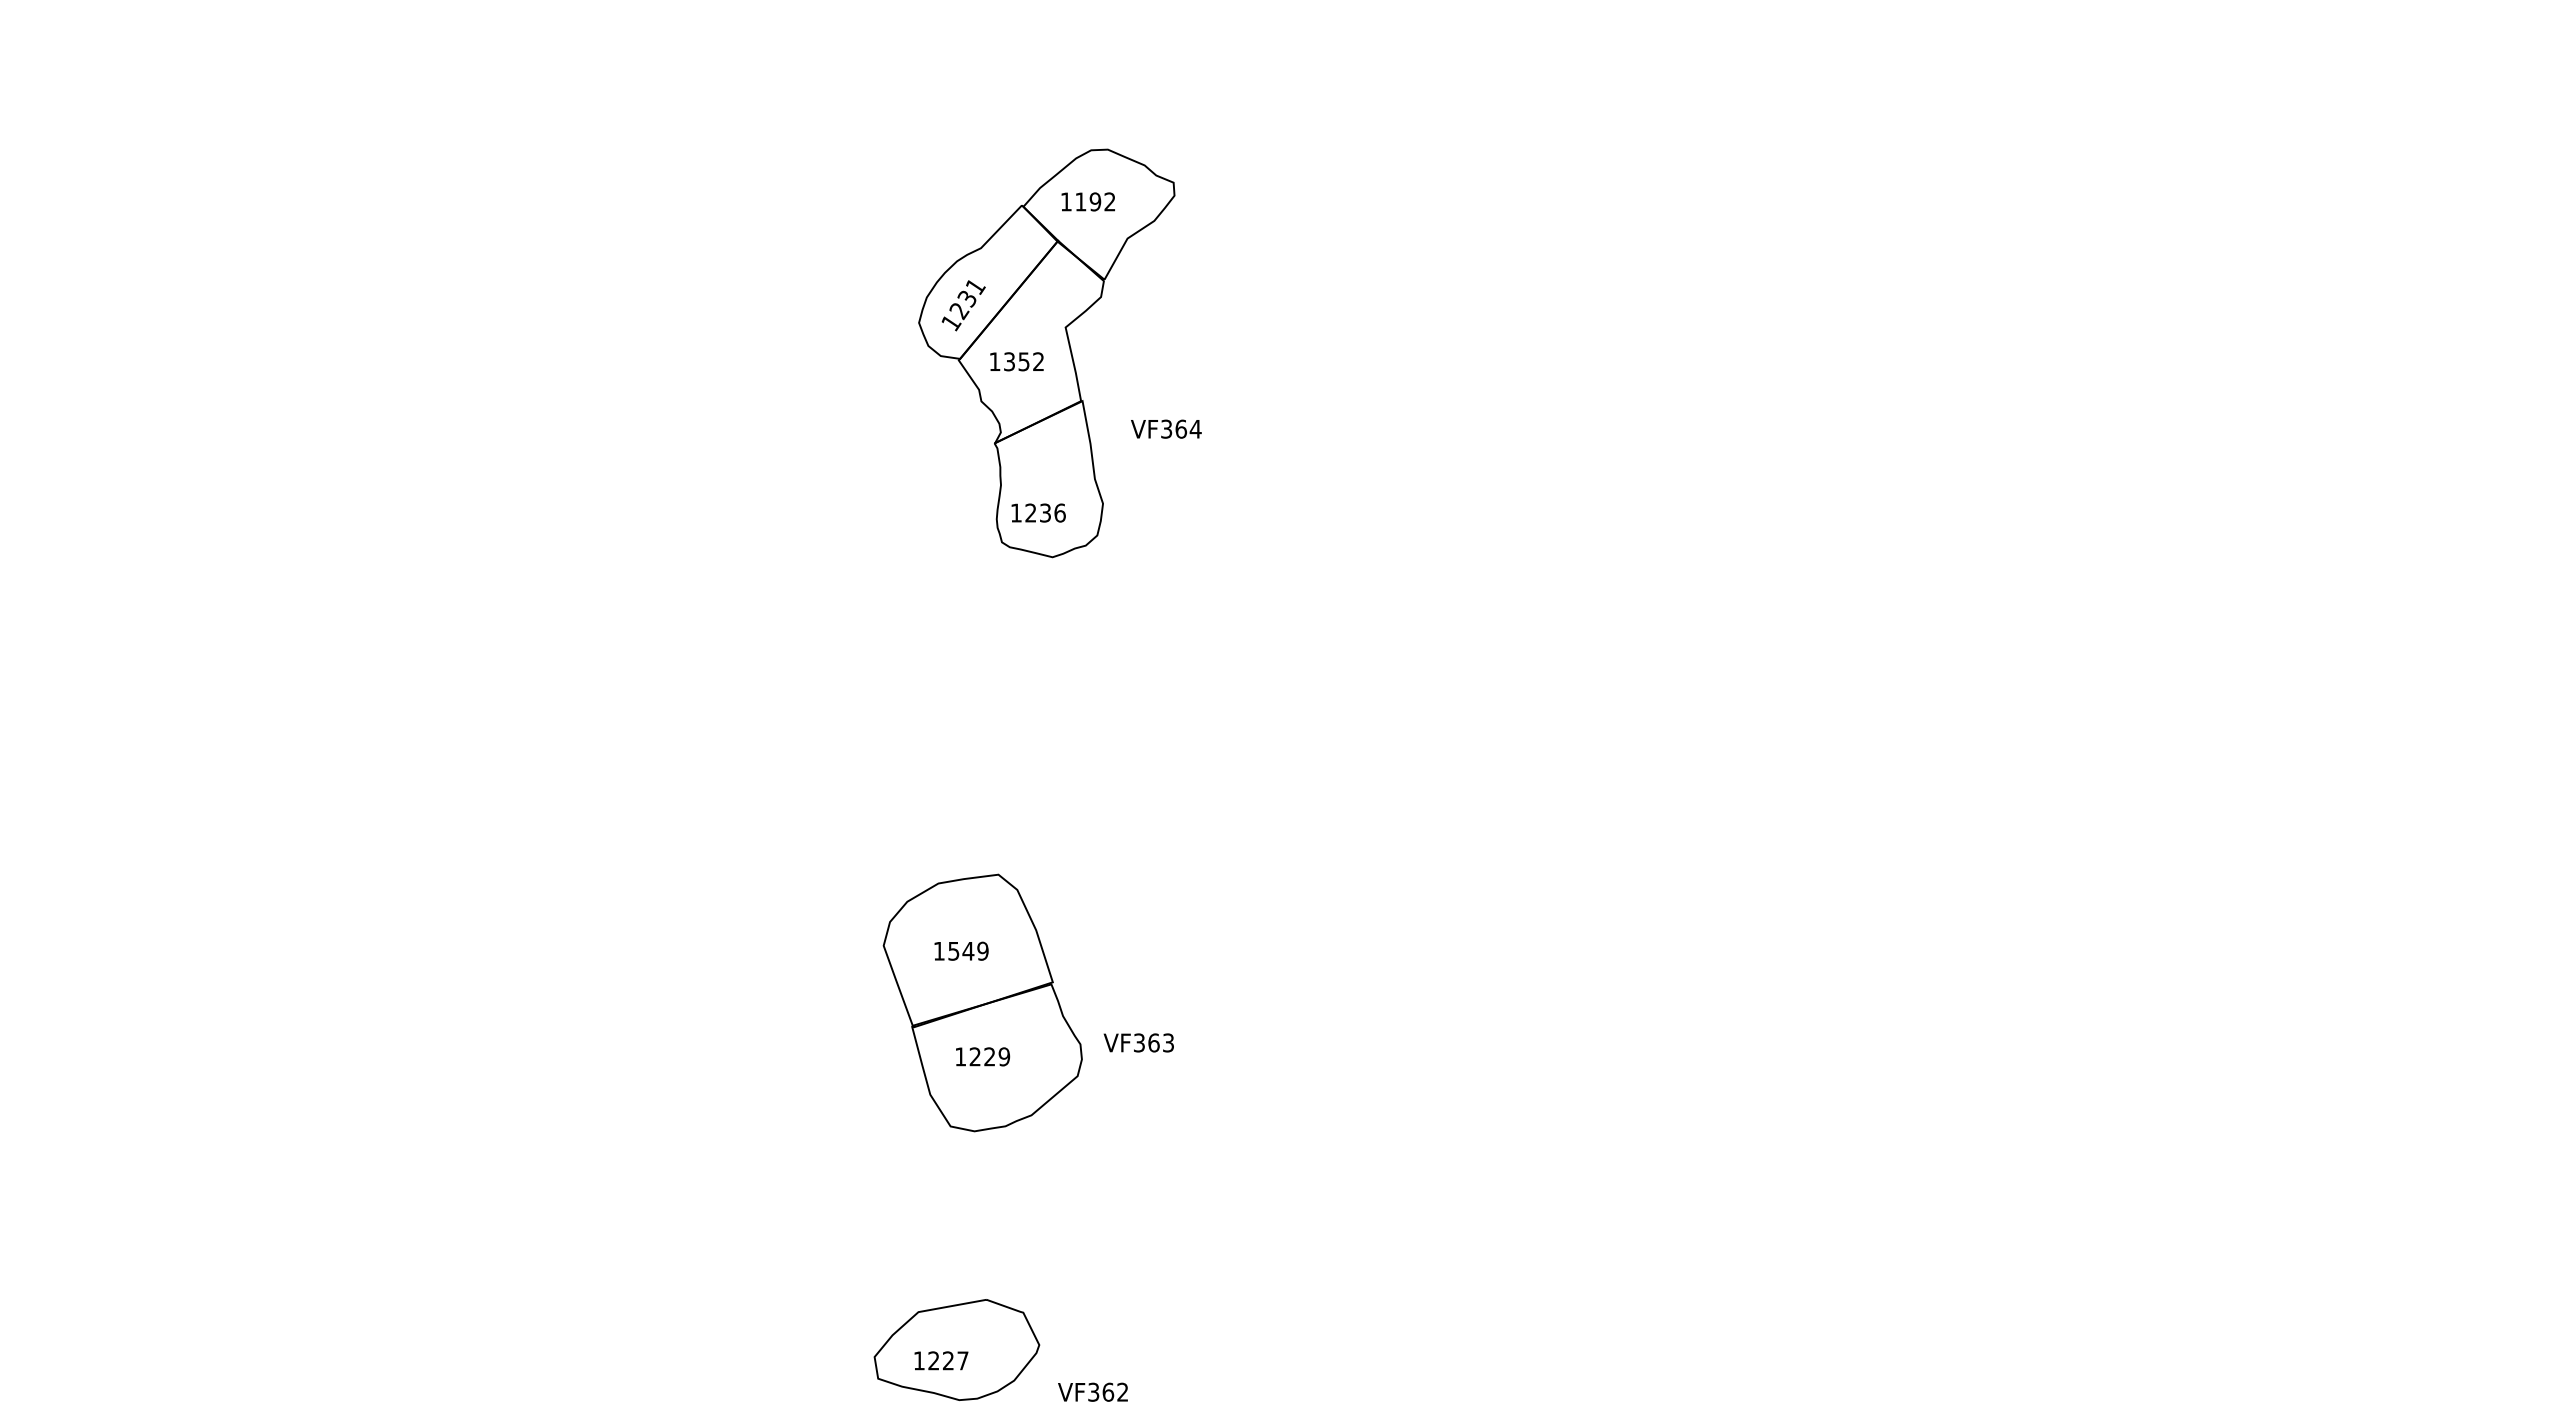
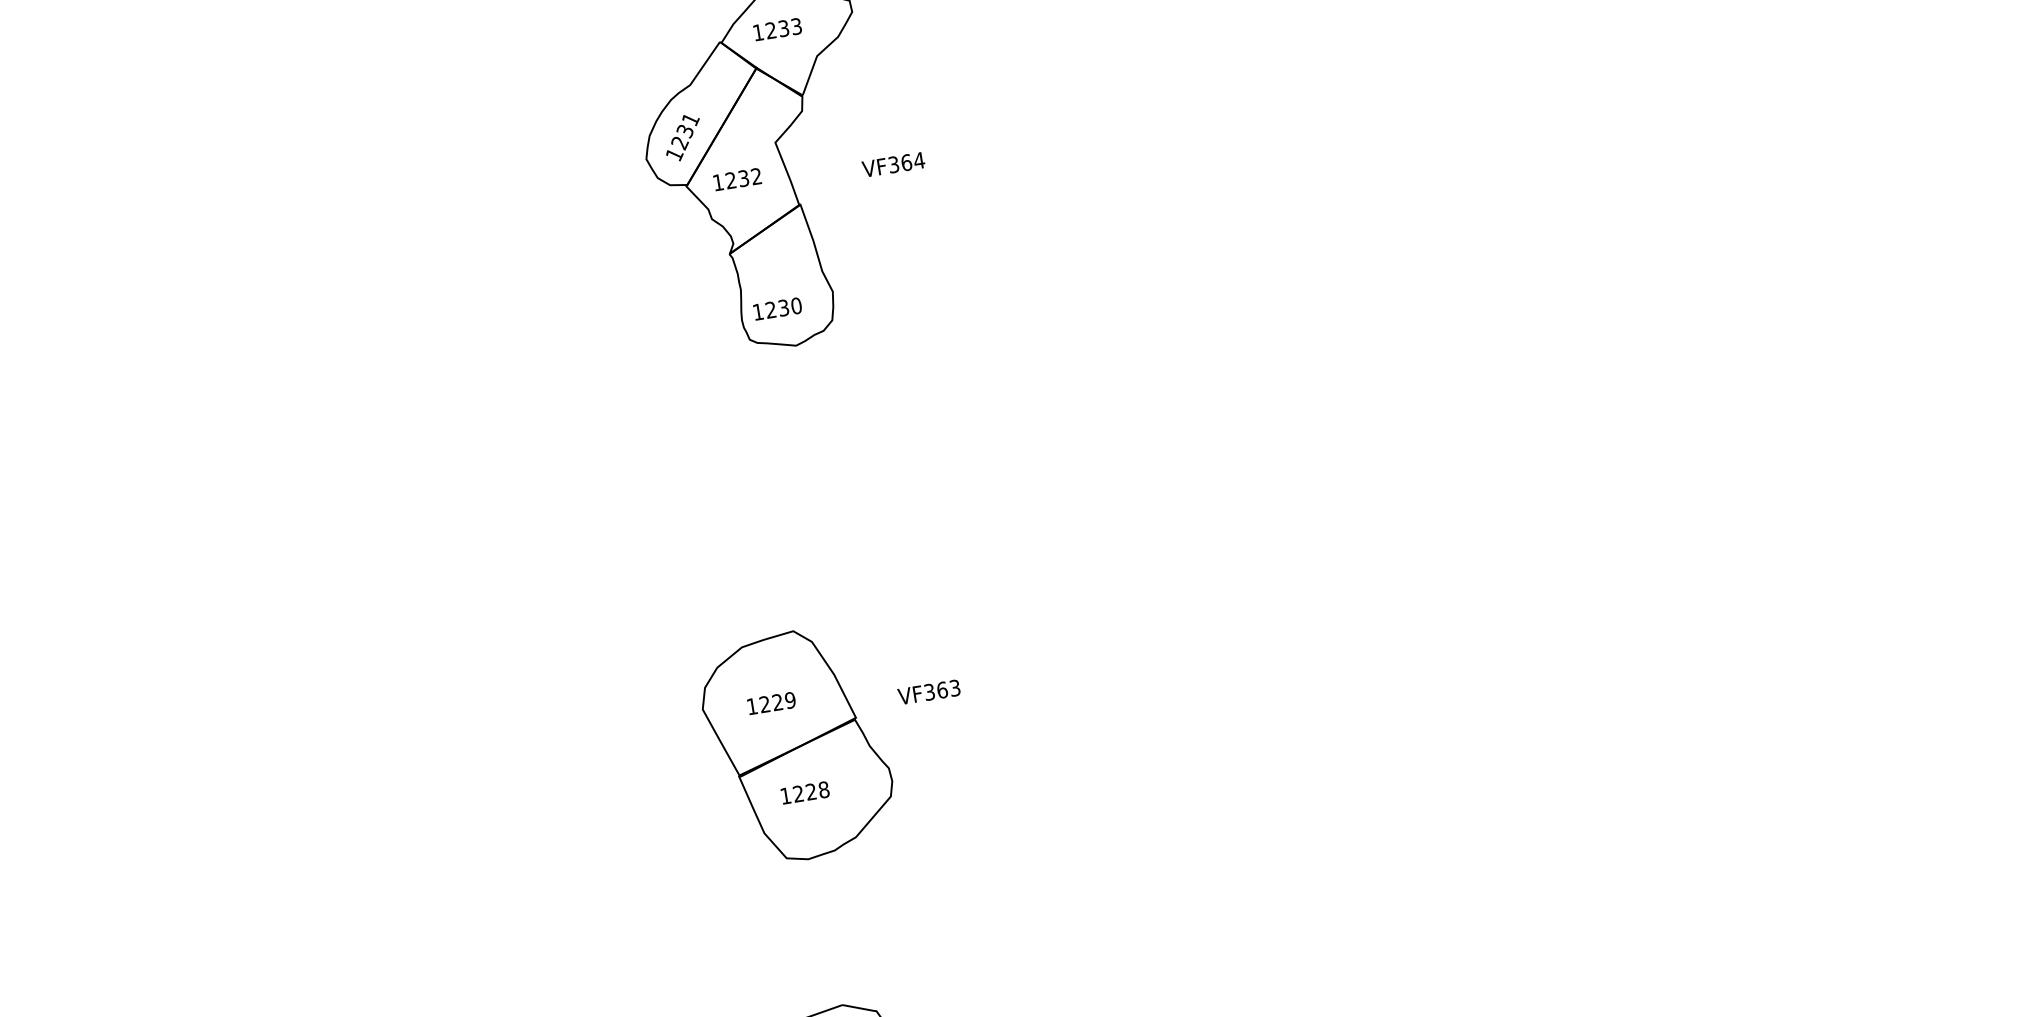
text: (1095, 201) -> (783, 28), 1192 -> 1233
text: (1016, 361) -> (737, 179), 1352 -> 1232
text: (1166, 428) -> (893, 164), moved
text: (1059, 512) -> (795, 305), 1236 -> 1230
text: (961, 950) -> (771, 702), 1549 -> 1229
text: (1138, 1042) -> (928, 691), moved
text: (1004, 1056) -> (824, 789), 1229 -> 1228

